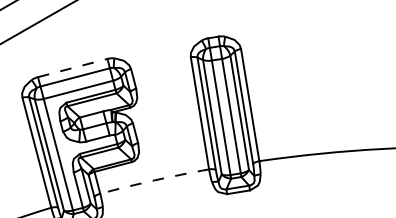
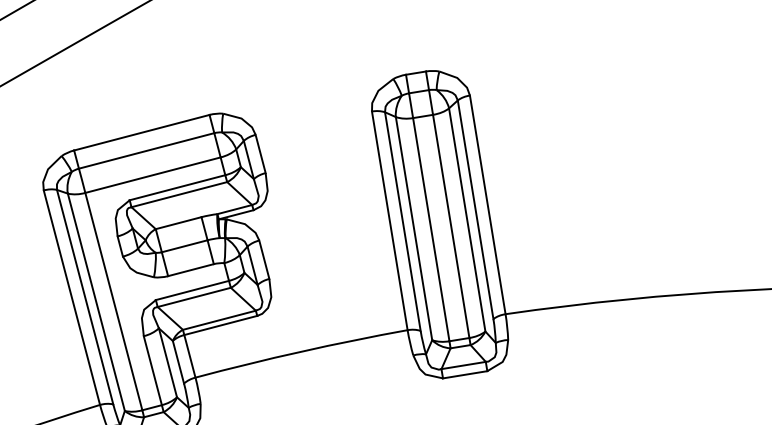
line: (72, 68) -> (141, 133), dashed -> solid
arc: (154, 180) -> (301, 351), dashed -> solid

